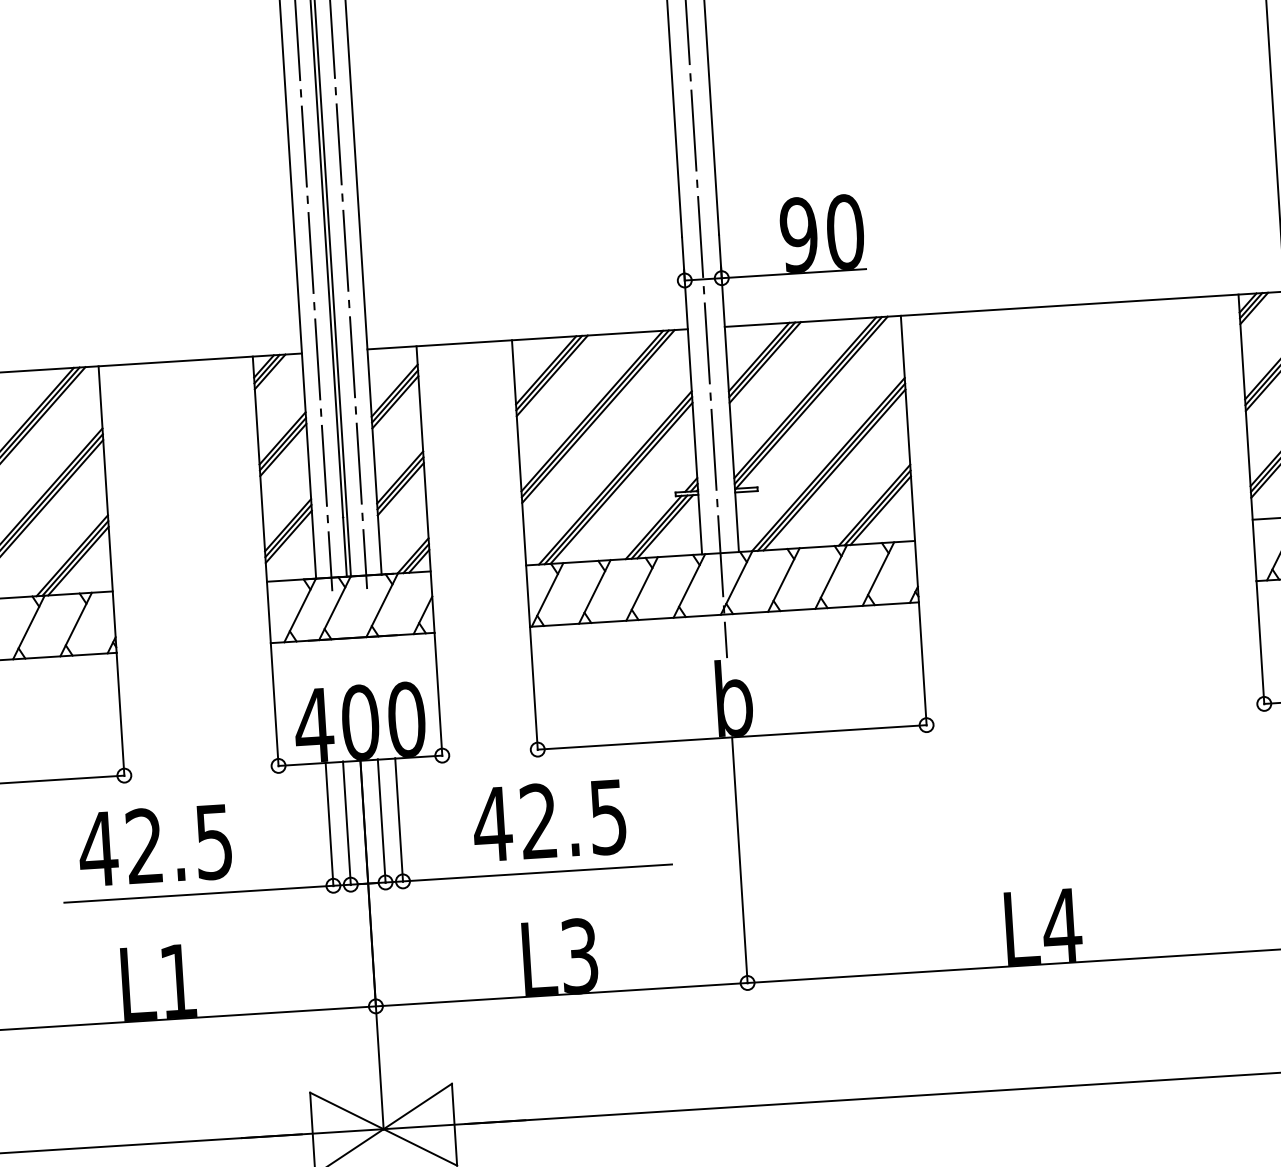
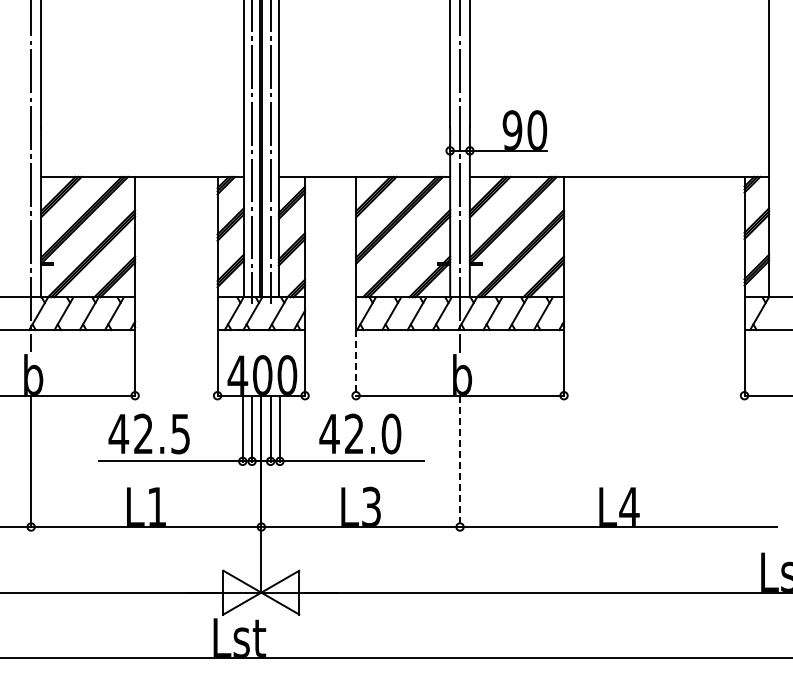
line: (534, 689) -> (356, 363), solid -> dashed
text: (608, 816) -> (391, 433), 42.5 -> 42.0
line: (740, 860) -> (460, 461), solid -> dashed

